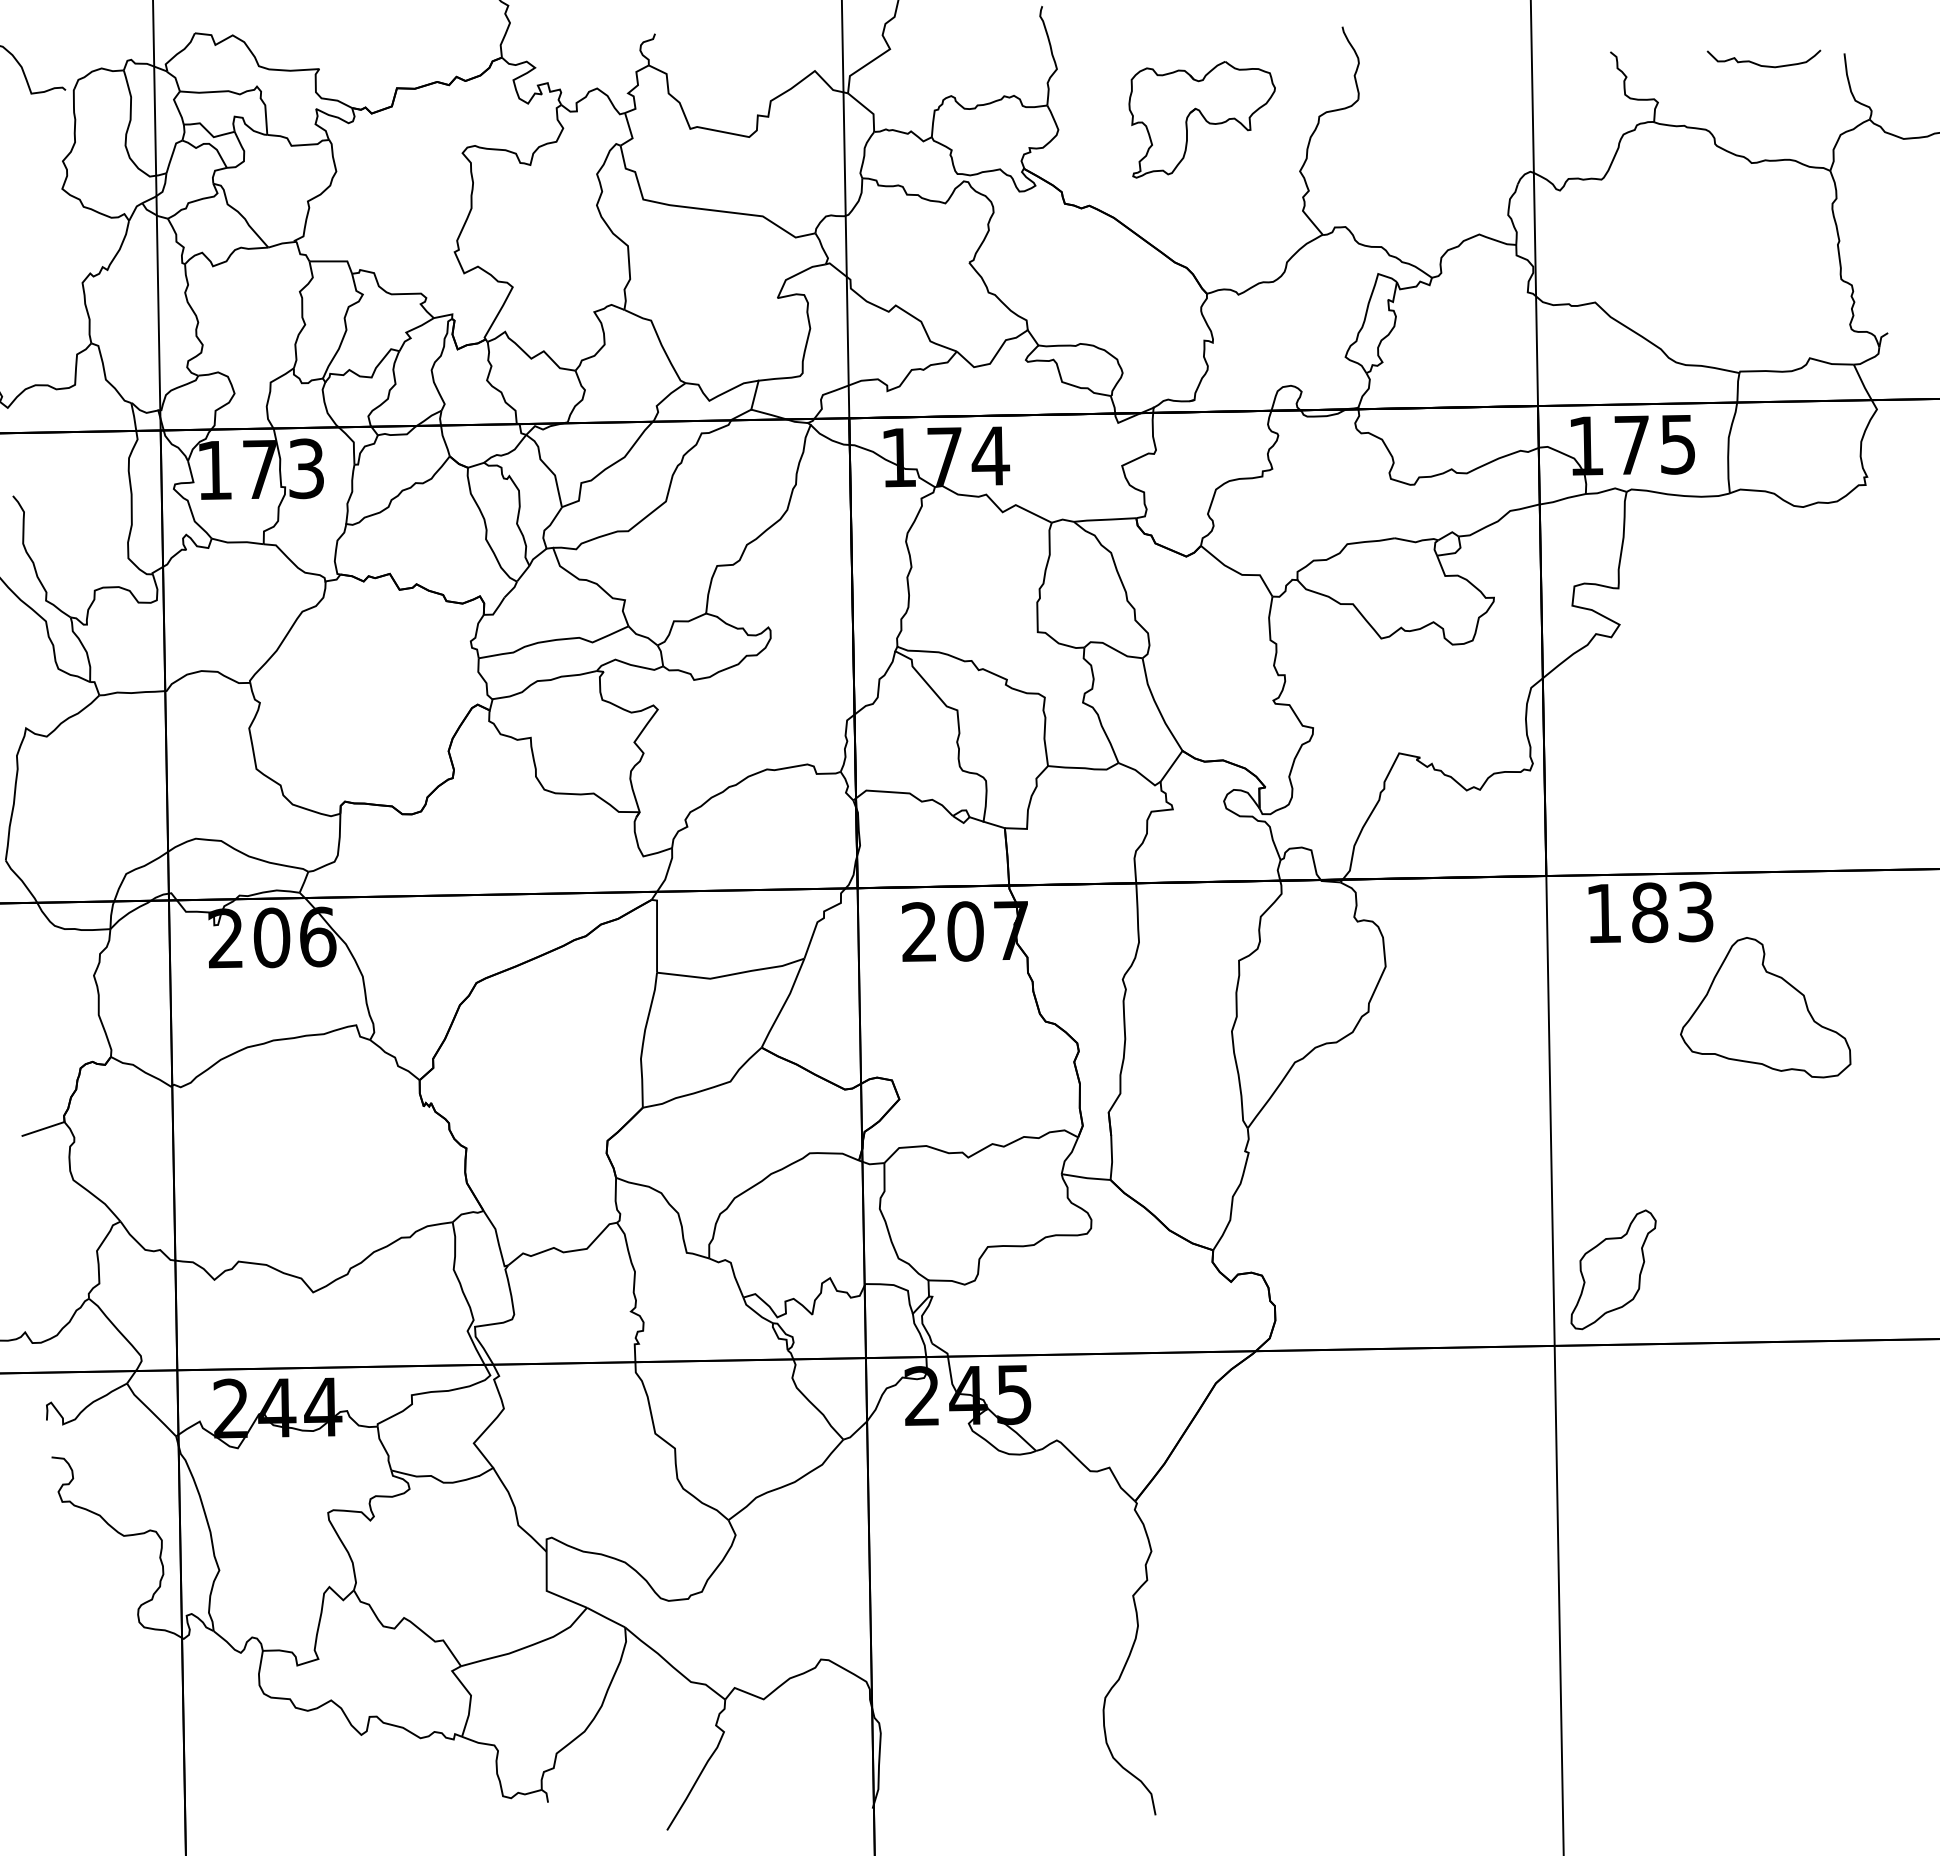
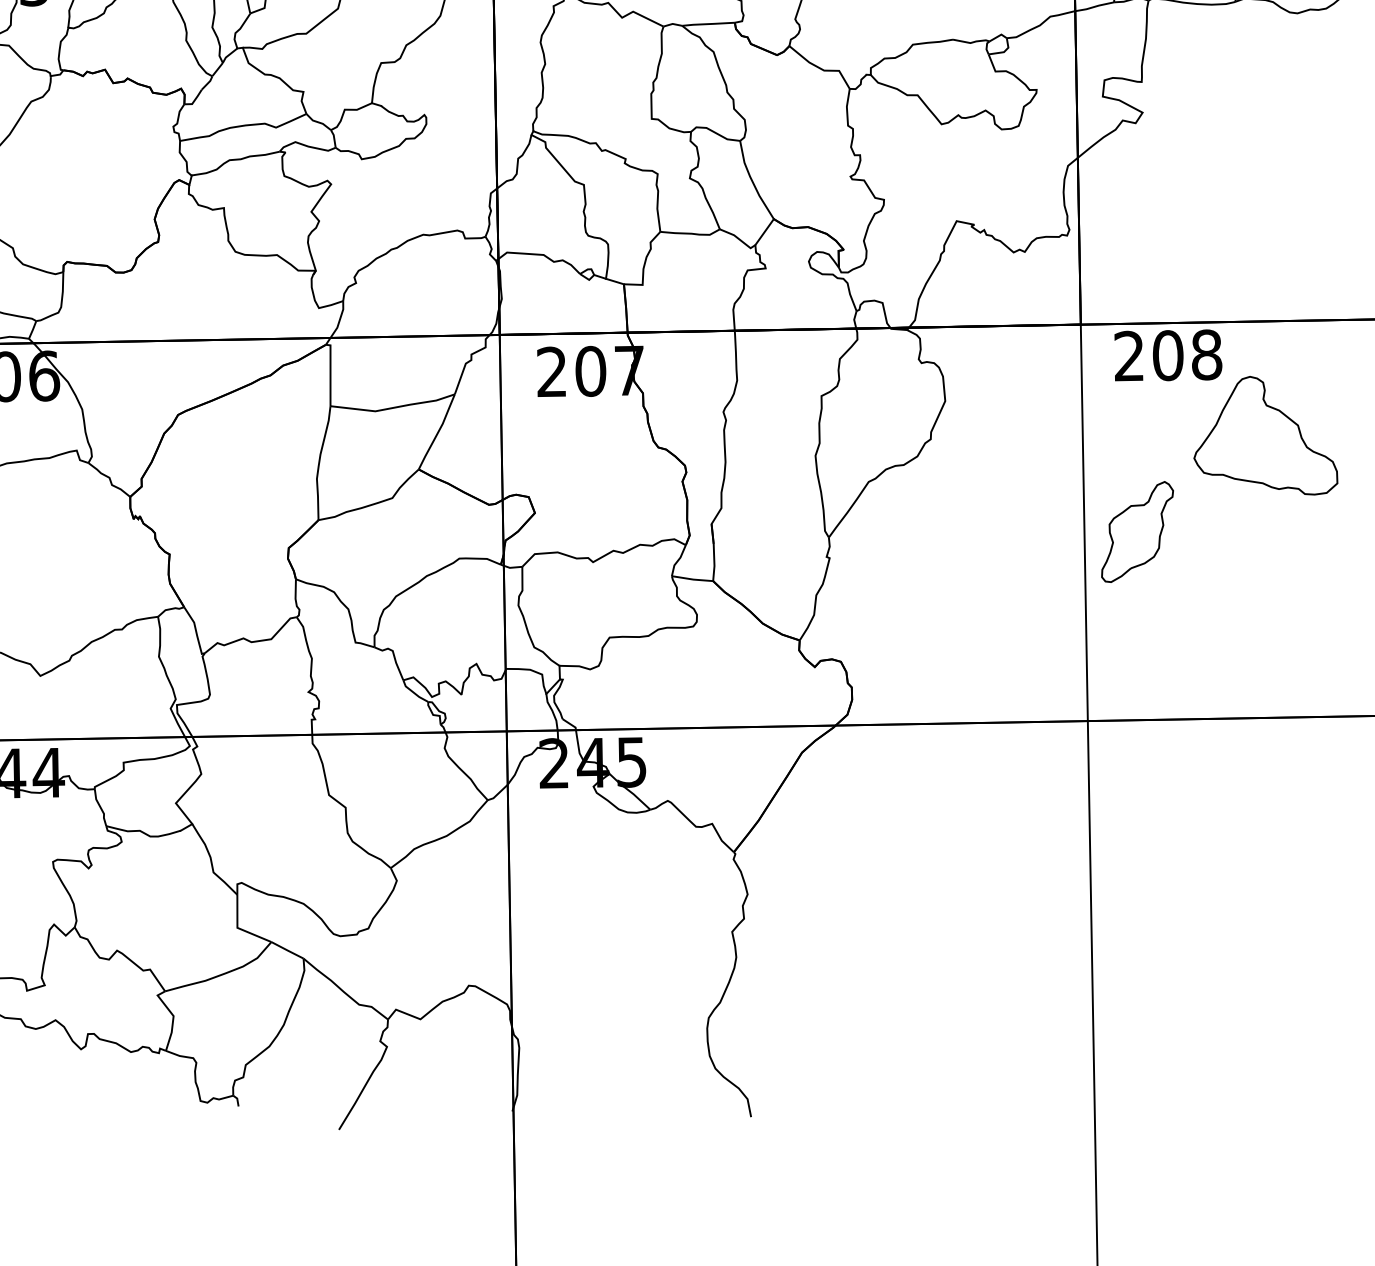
text: (1650, 912) -> (1168, 355), 183 -> 208
part: (1613, 1269) -> (1137, 531), moved

